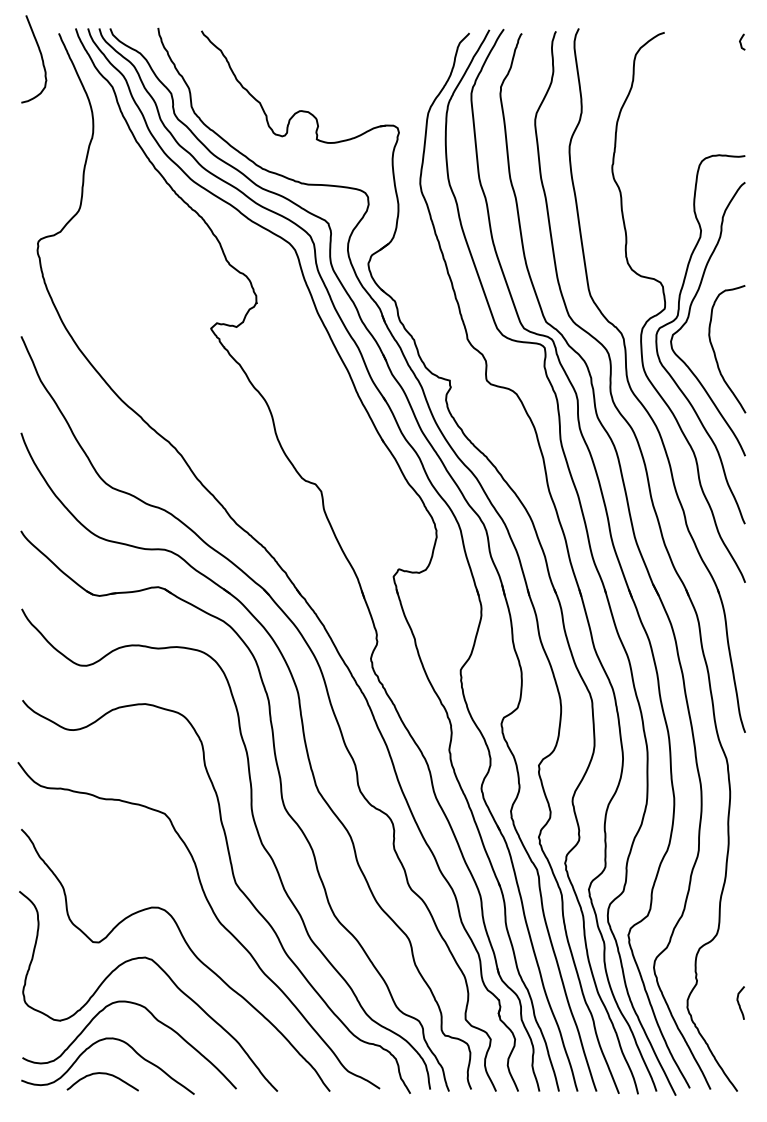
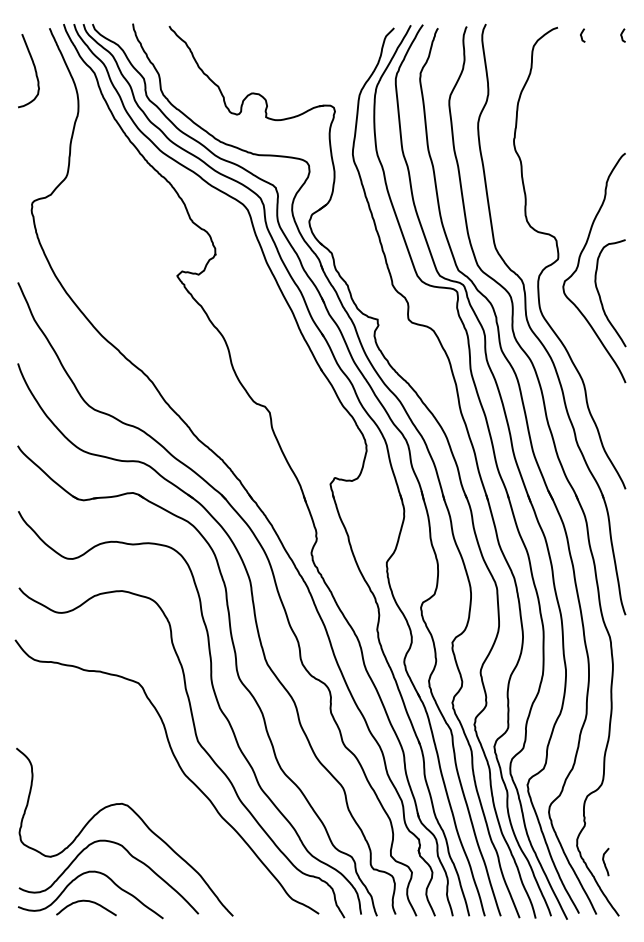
curve: (693, 40) -> (582, 34), added
curve: (40, 56) -> (34, 68), moved
curve: (677, 318) -> (568, 267), removed
curve: (188, 948) -> (158, 796), removed
curve: (739, 1002) -> (604, 861), moved

